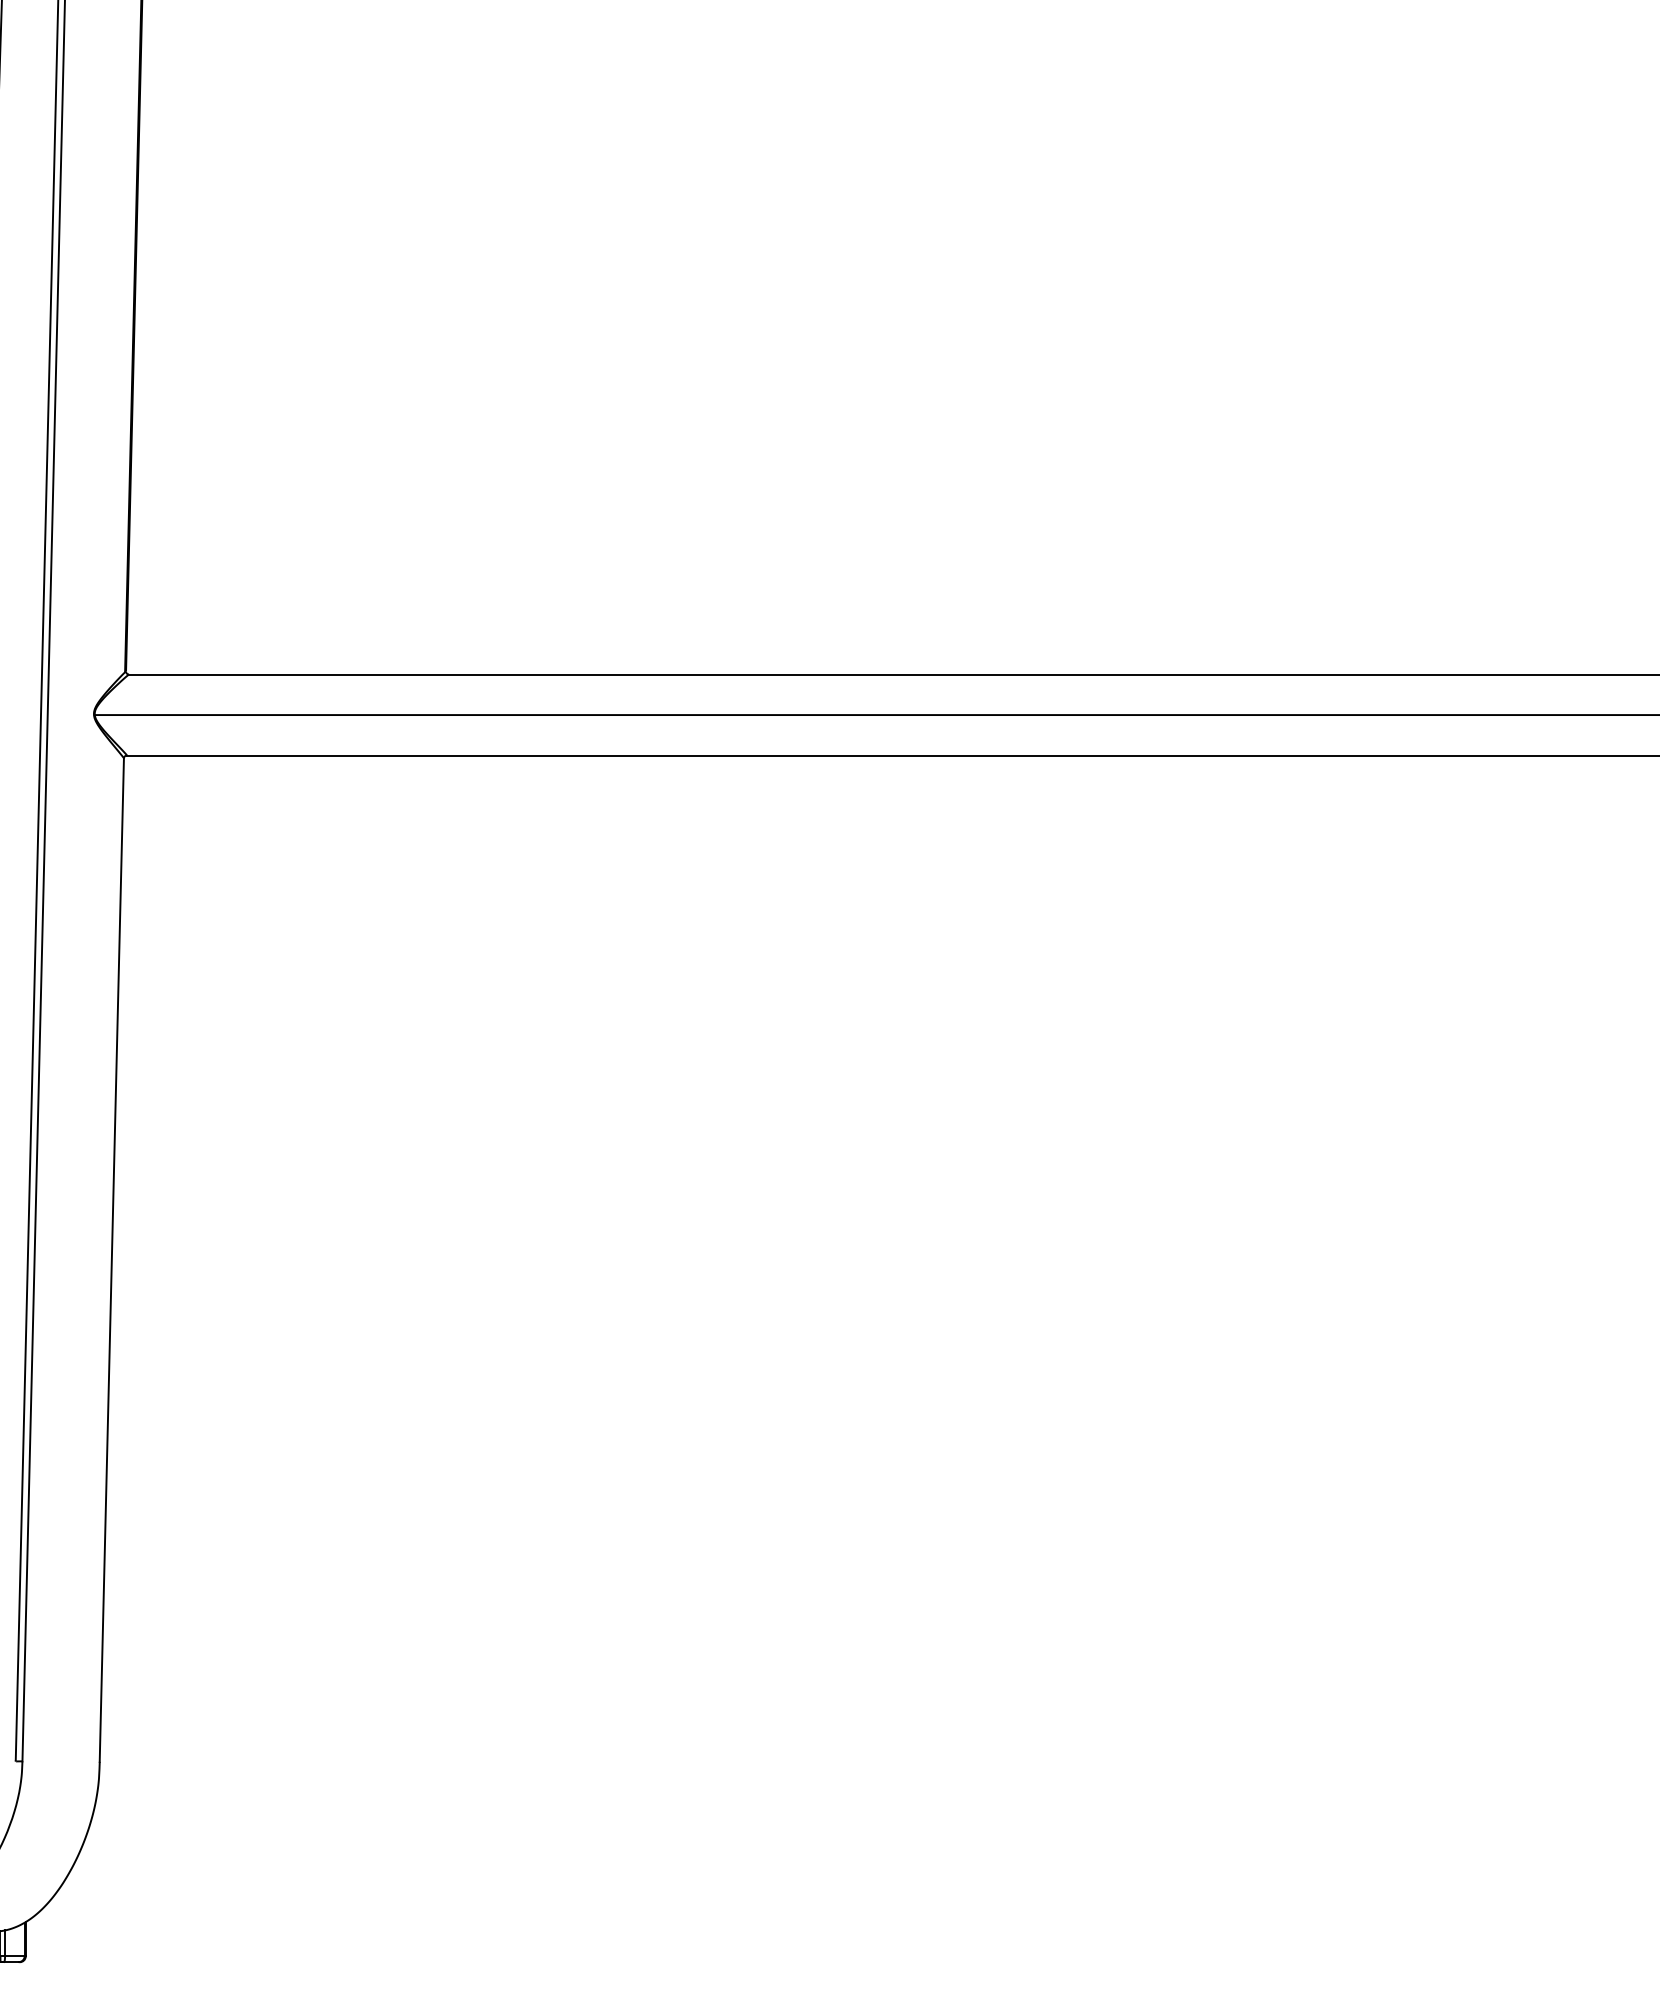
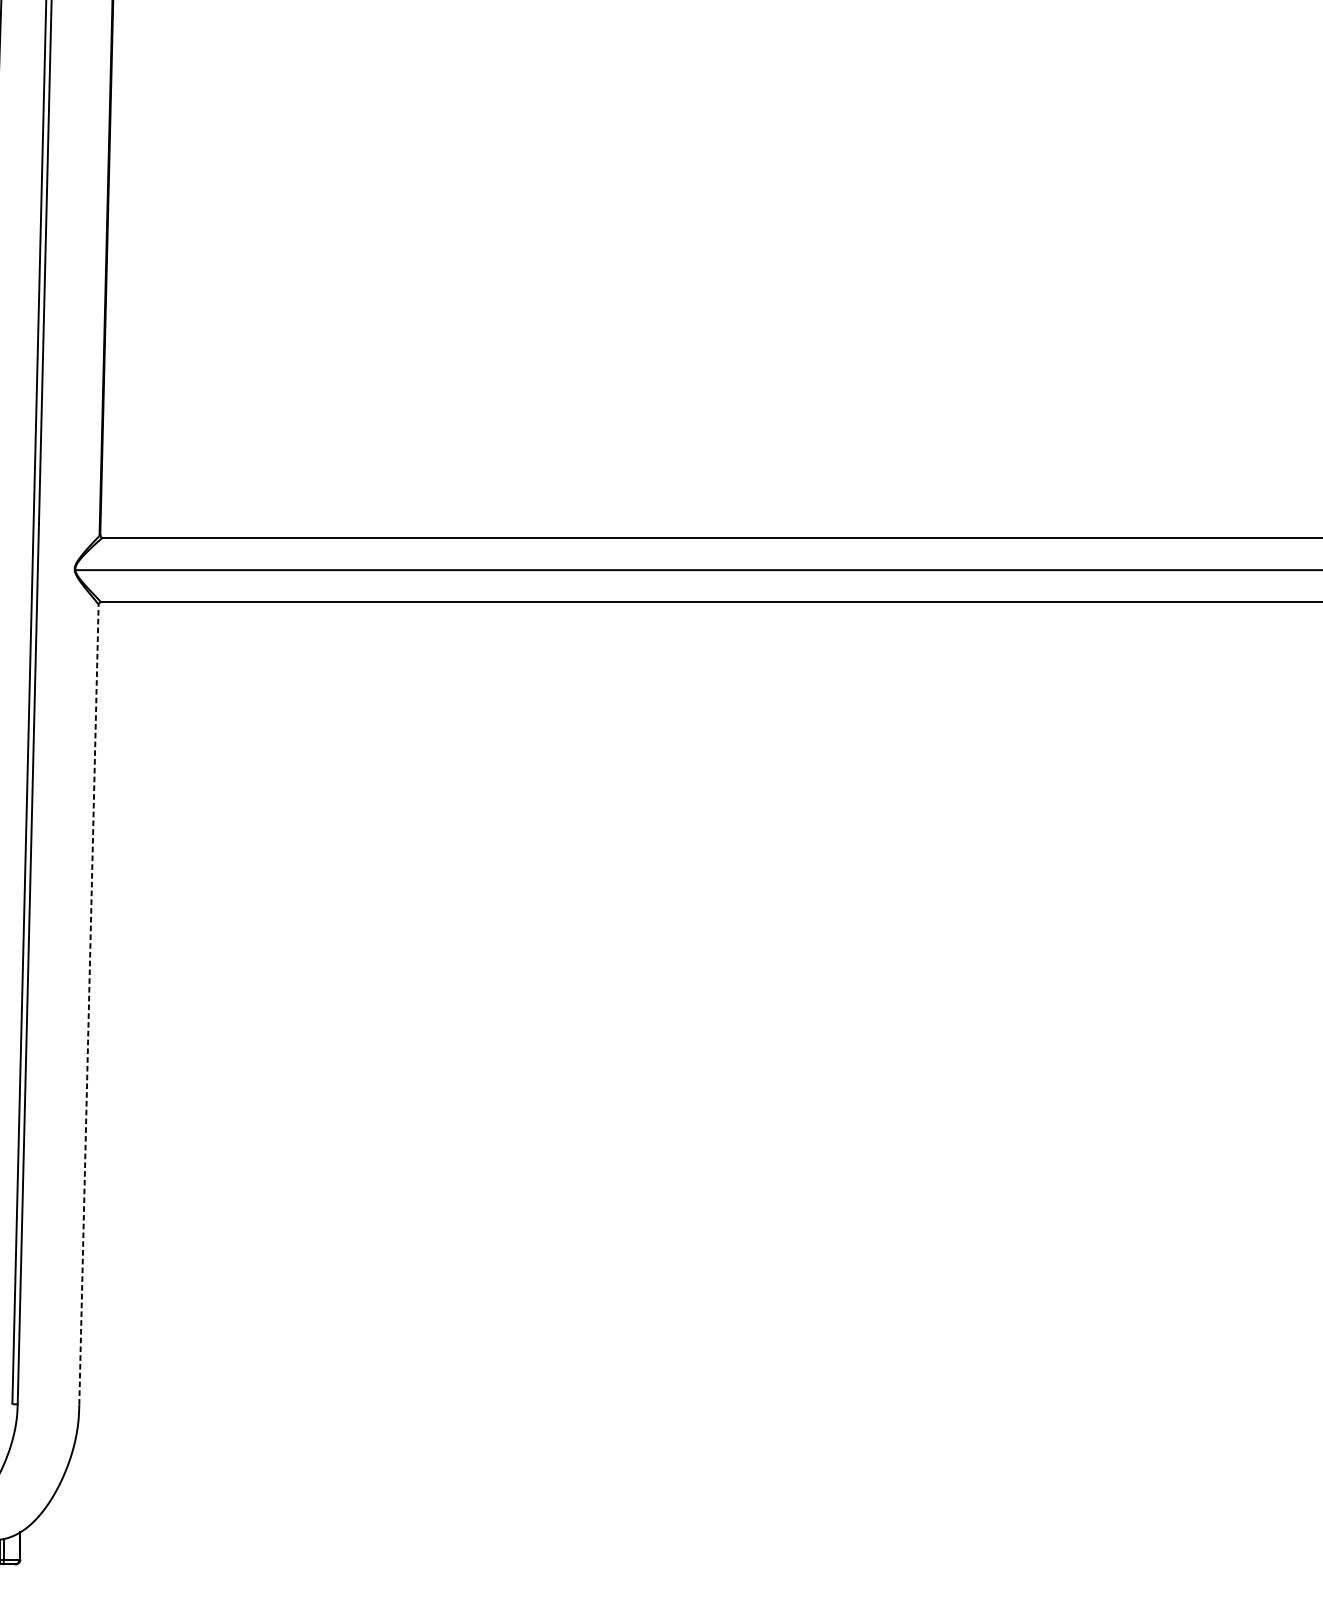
line: (111, 1260) -> (88, 1004), solid -> dashed

